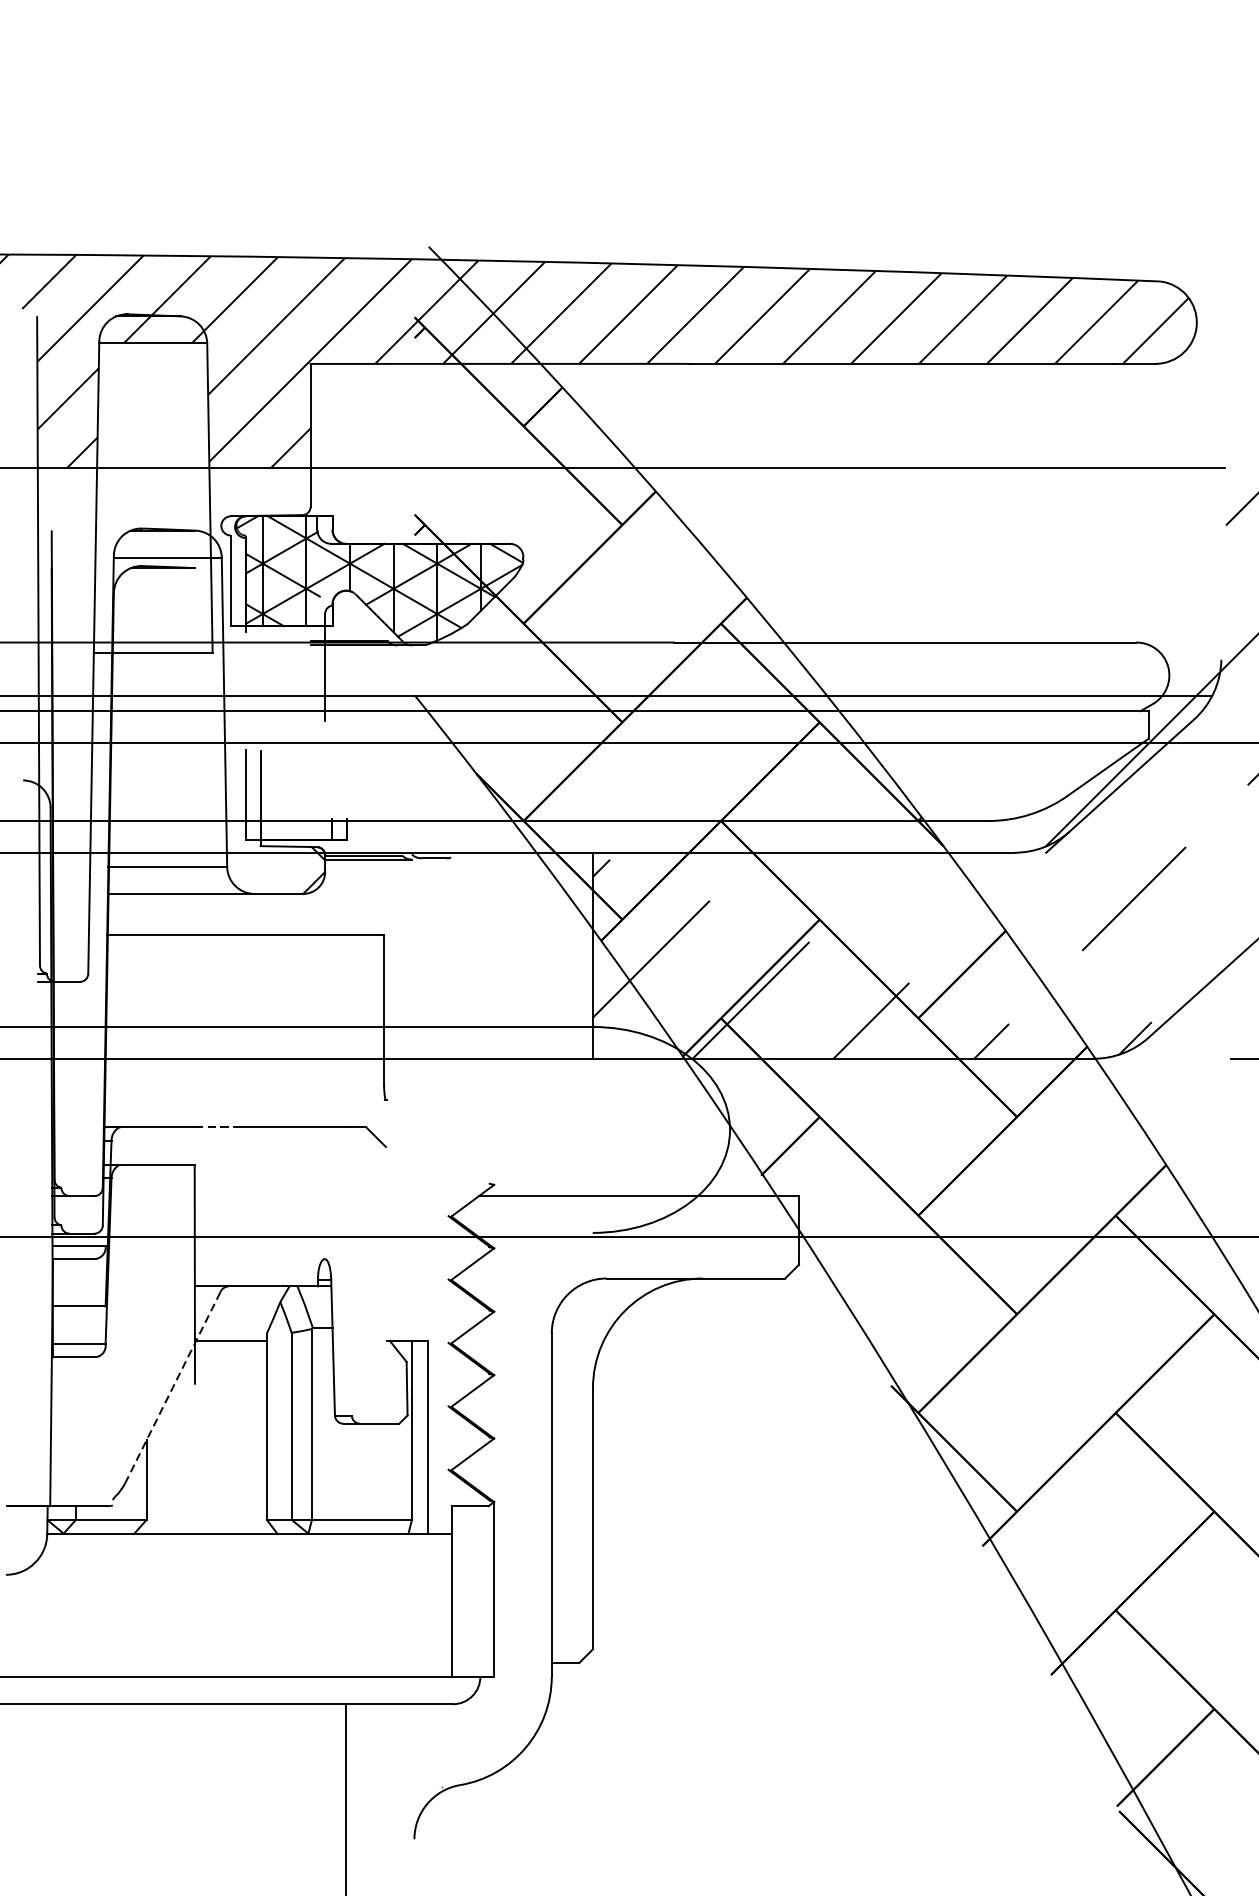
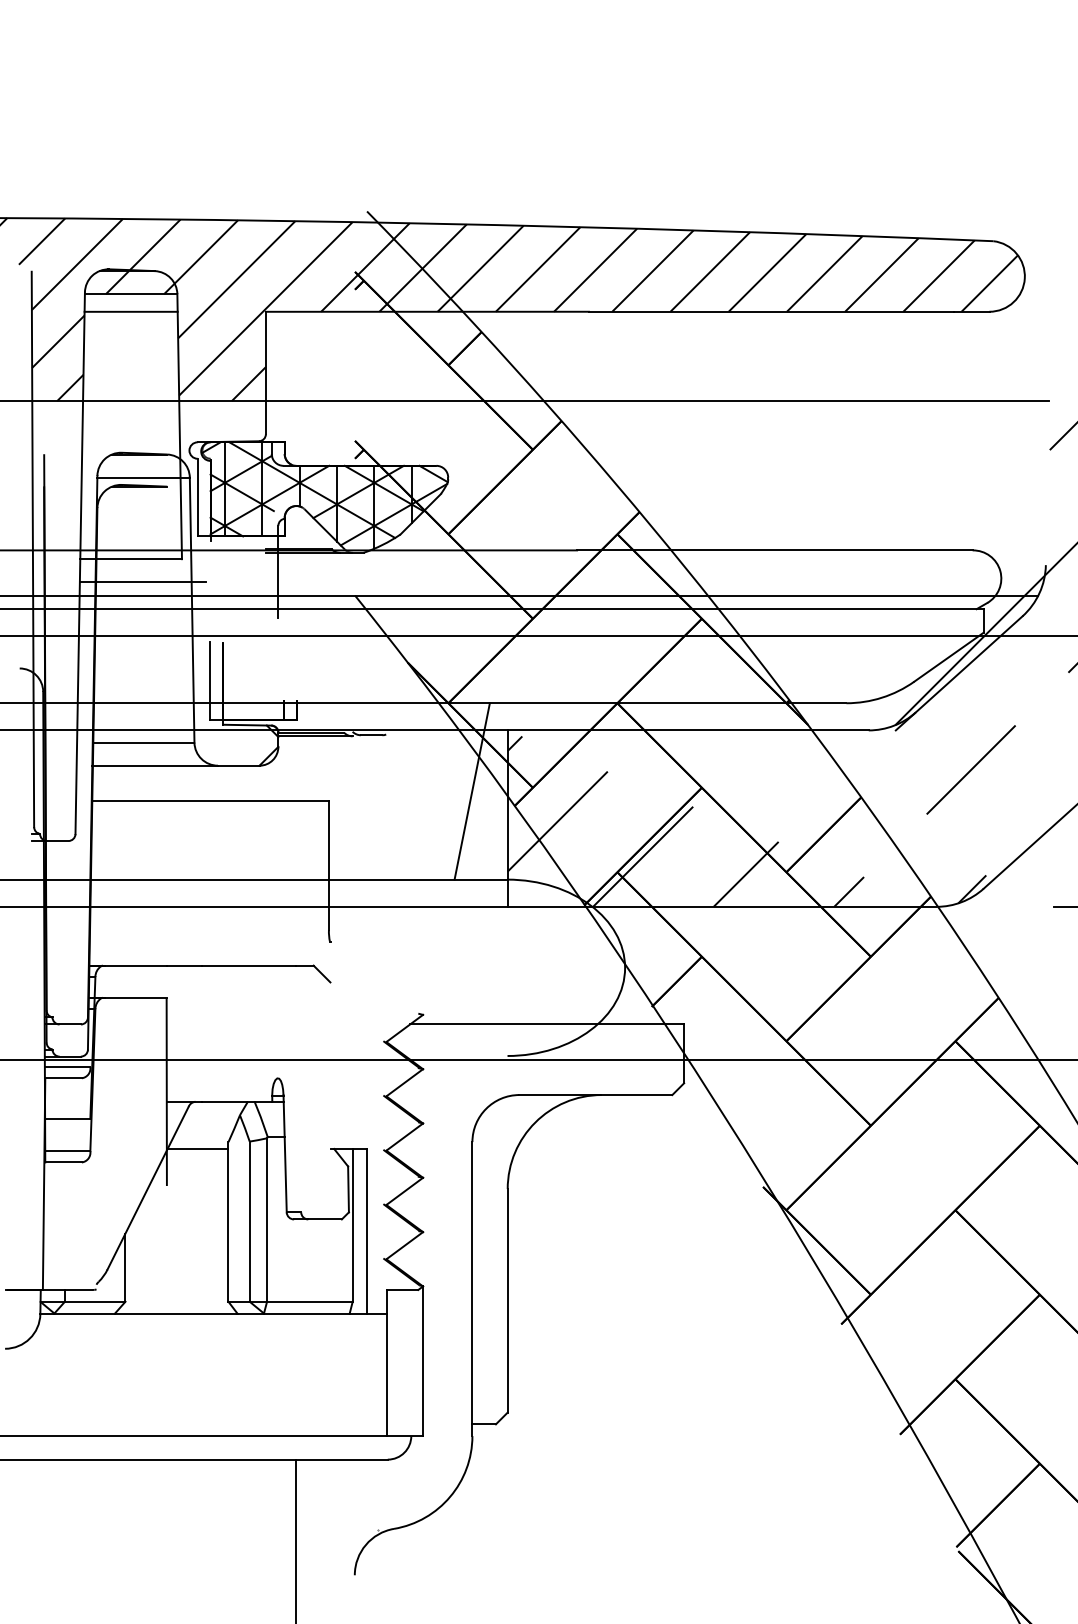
line: (152, 363) -> (130, 311), added
line: (166, 680) -> (142, 582), added
line: (550, 924) -> (471, 791), added
line: (215, 1127) -> (184, 965), dashed -> solid
line: (173, 1387) -> (148, 1188), dashed -> solid

